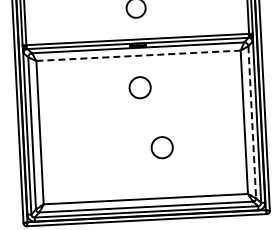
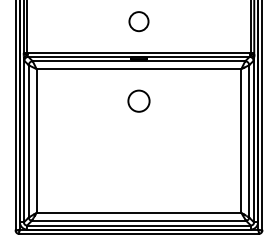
line: (139, 56) -> (139, 69), dashed -> solid
line: (252, 122) -> (249, 141), dashed -> solid
circle: (161, 147) -> (157, 161), removed

